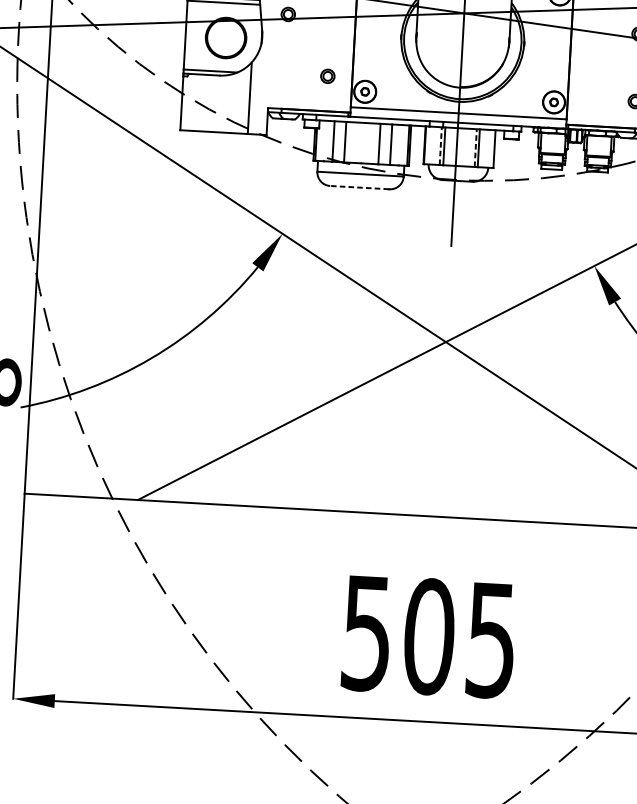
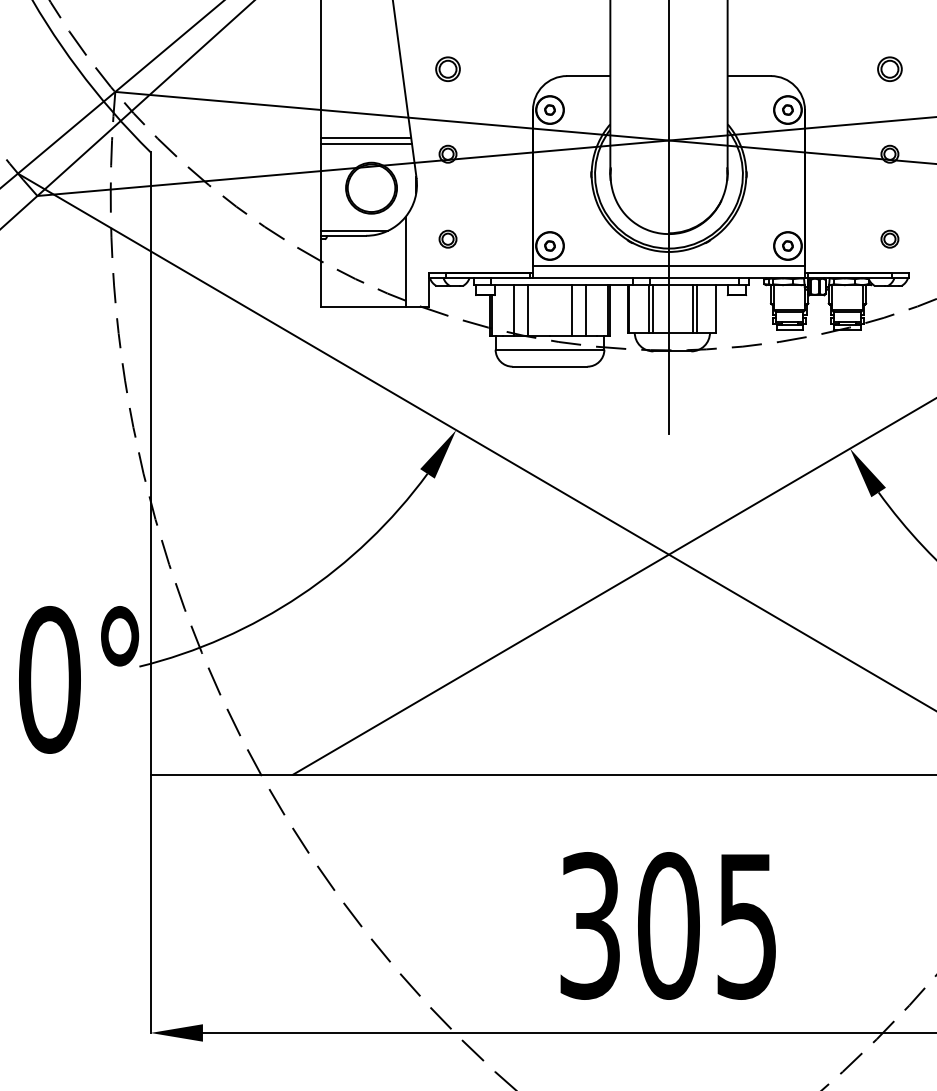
part: (327, 75) -> (447, 238), moved
line: (440, 145) -> (648, 308), dashed -> solid
line: (475, 147) -> (692, 308), dashed -> solid
line: (359, 187) -> (549, 366), dashed -> solid
text: (366, 632) -> (589, 925), 505 -> 305

